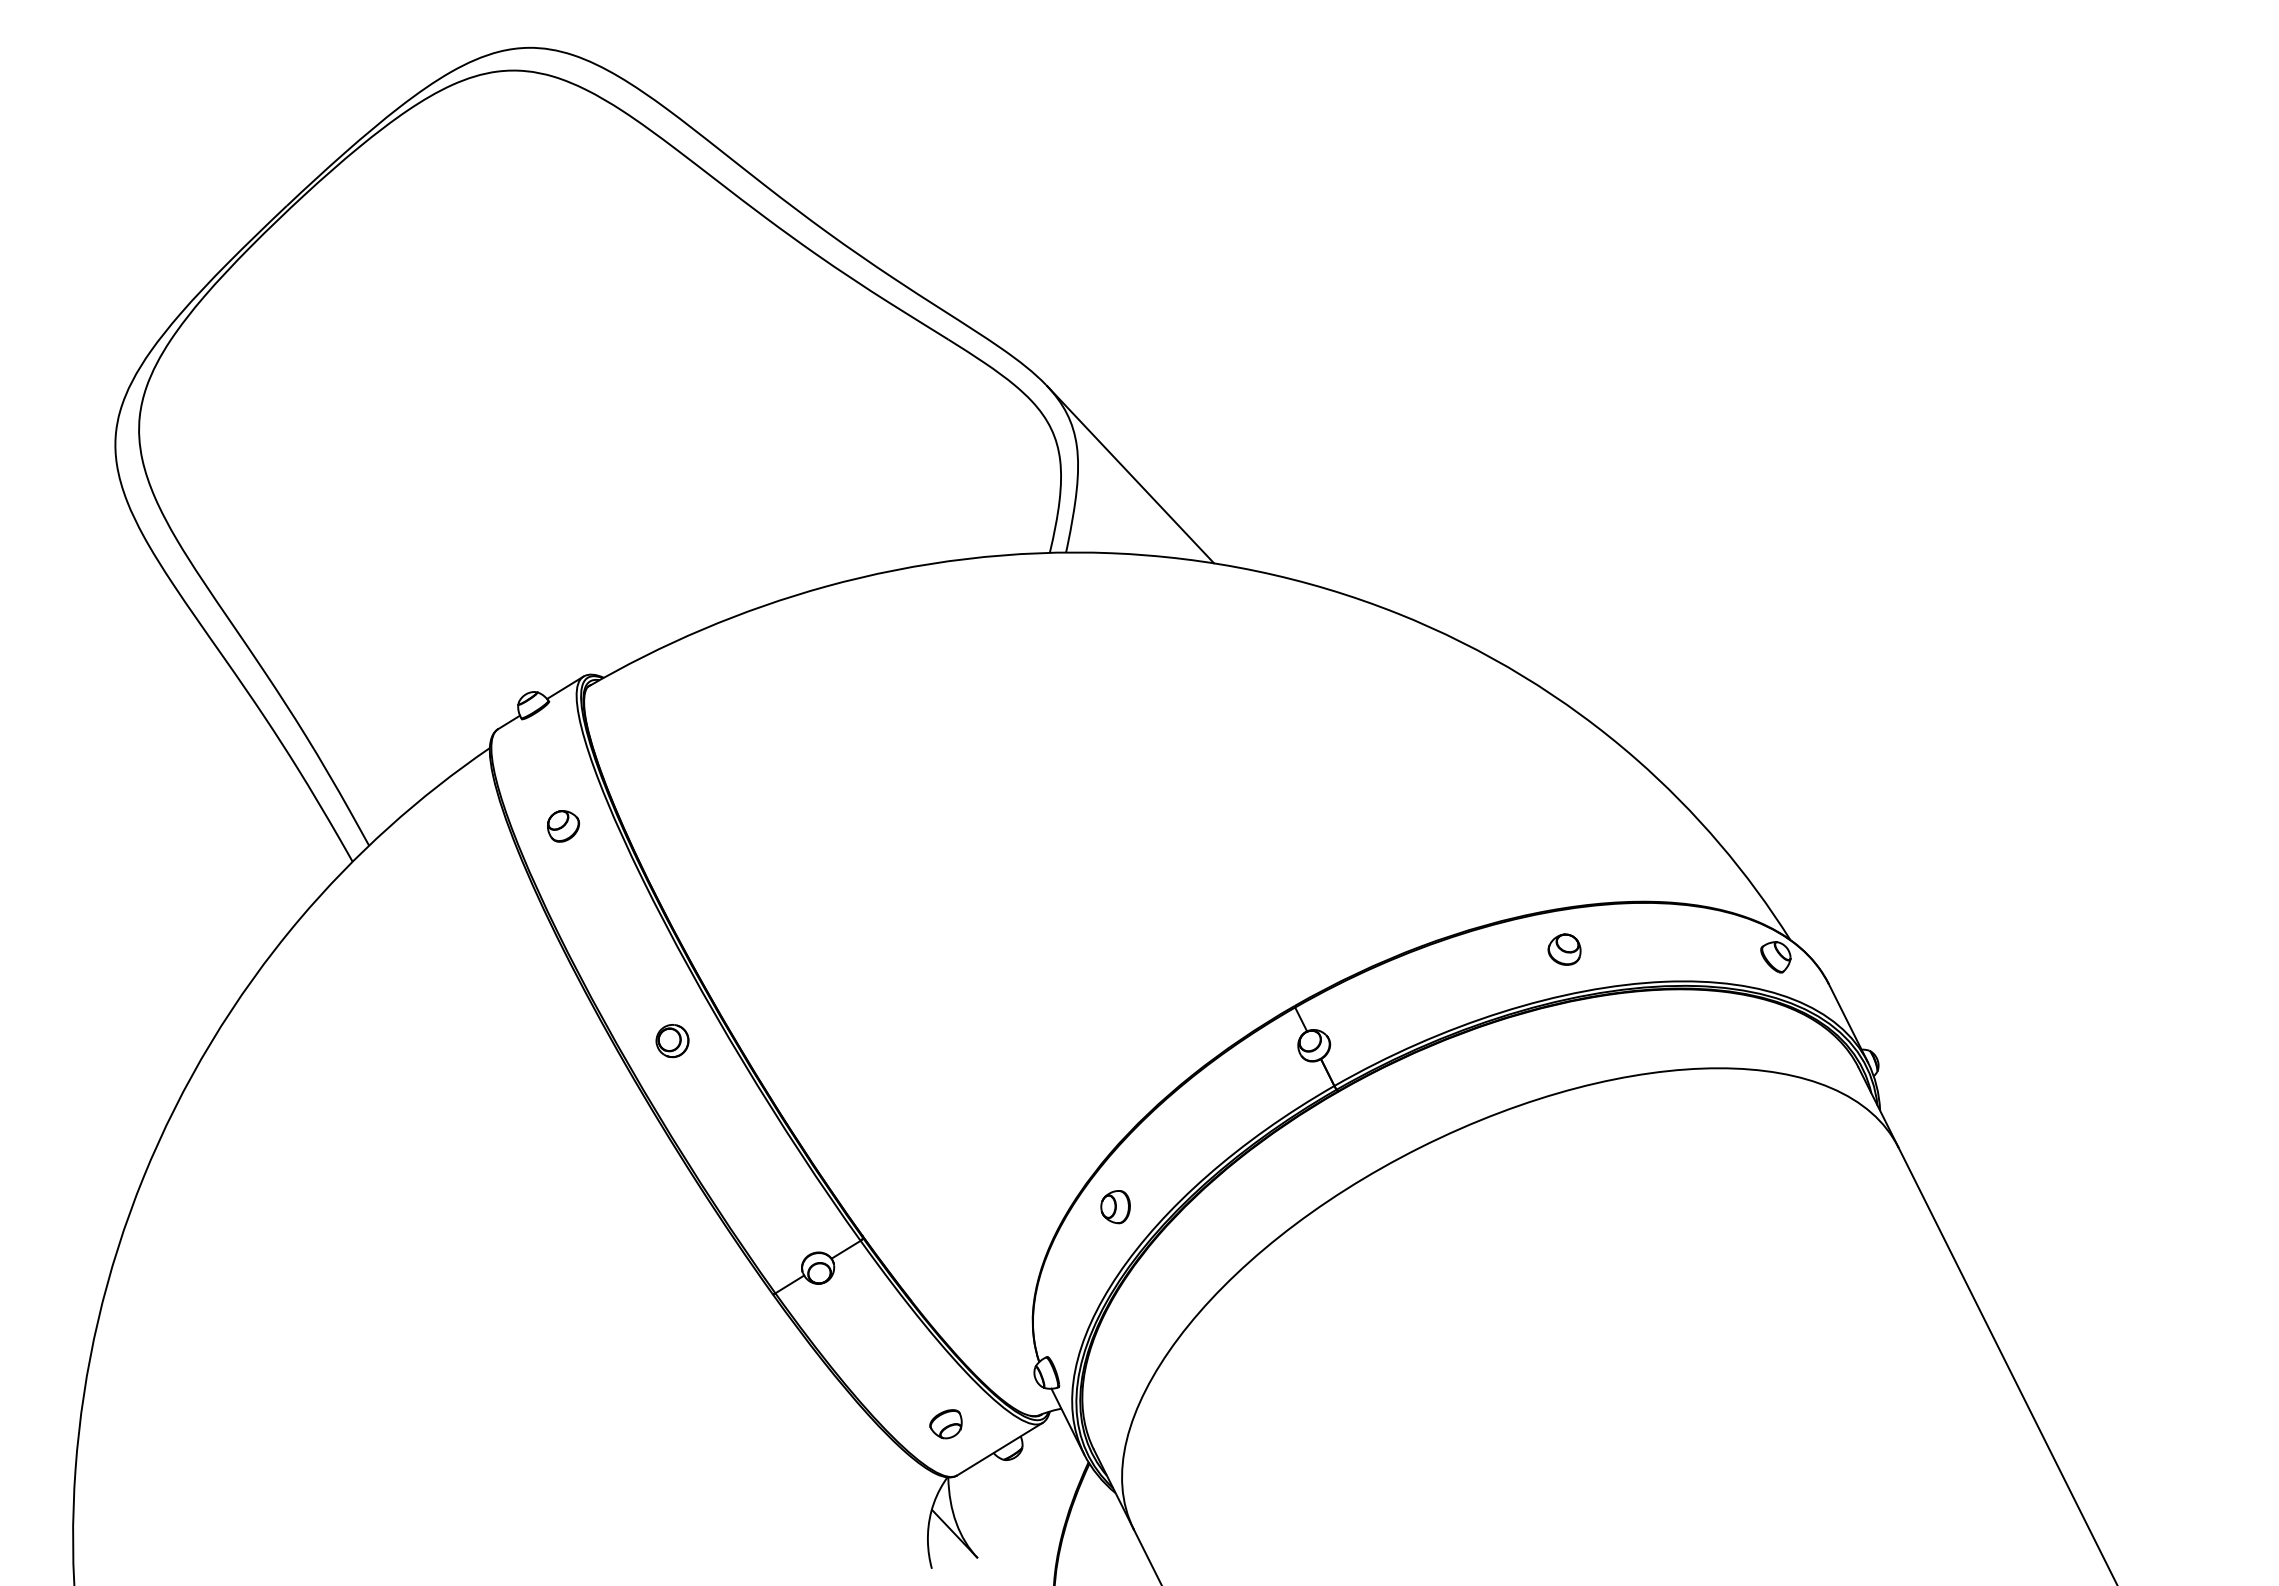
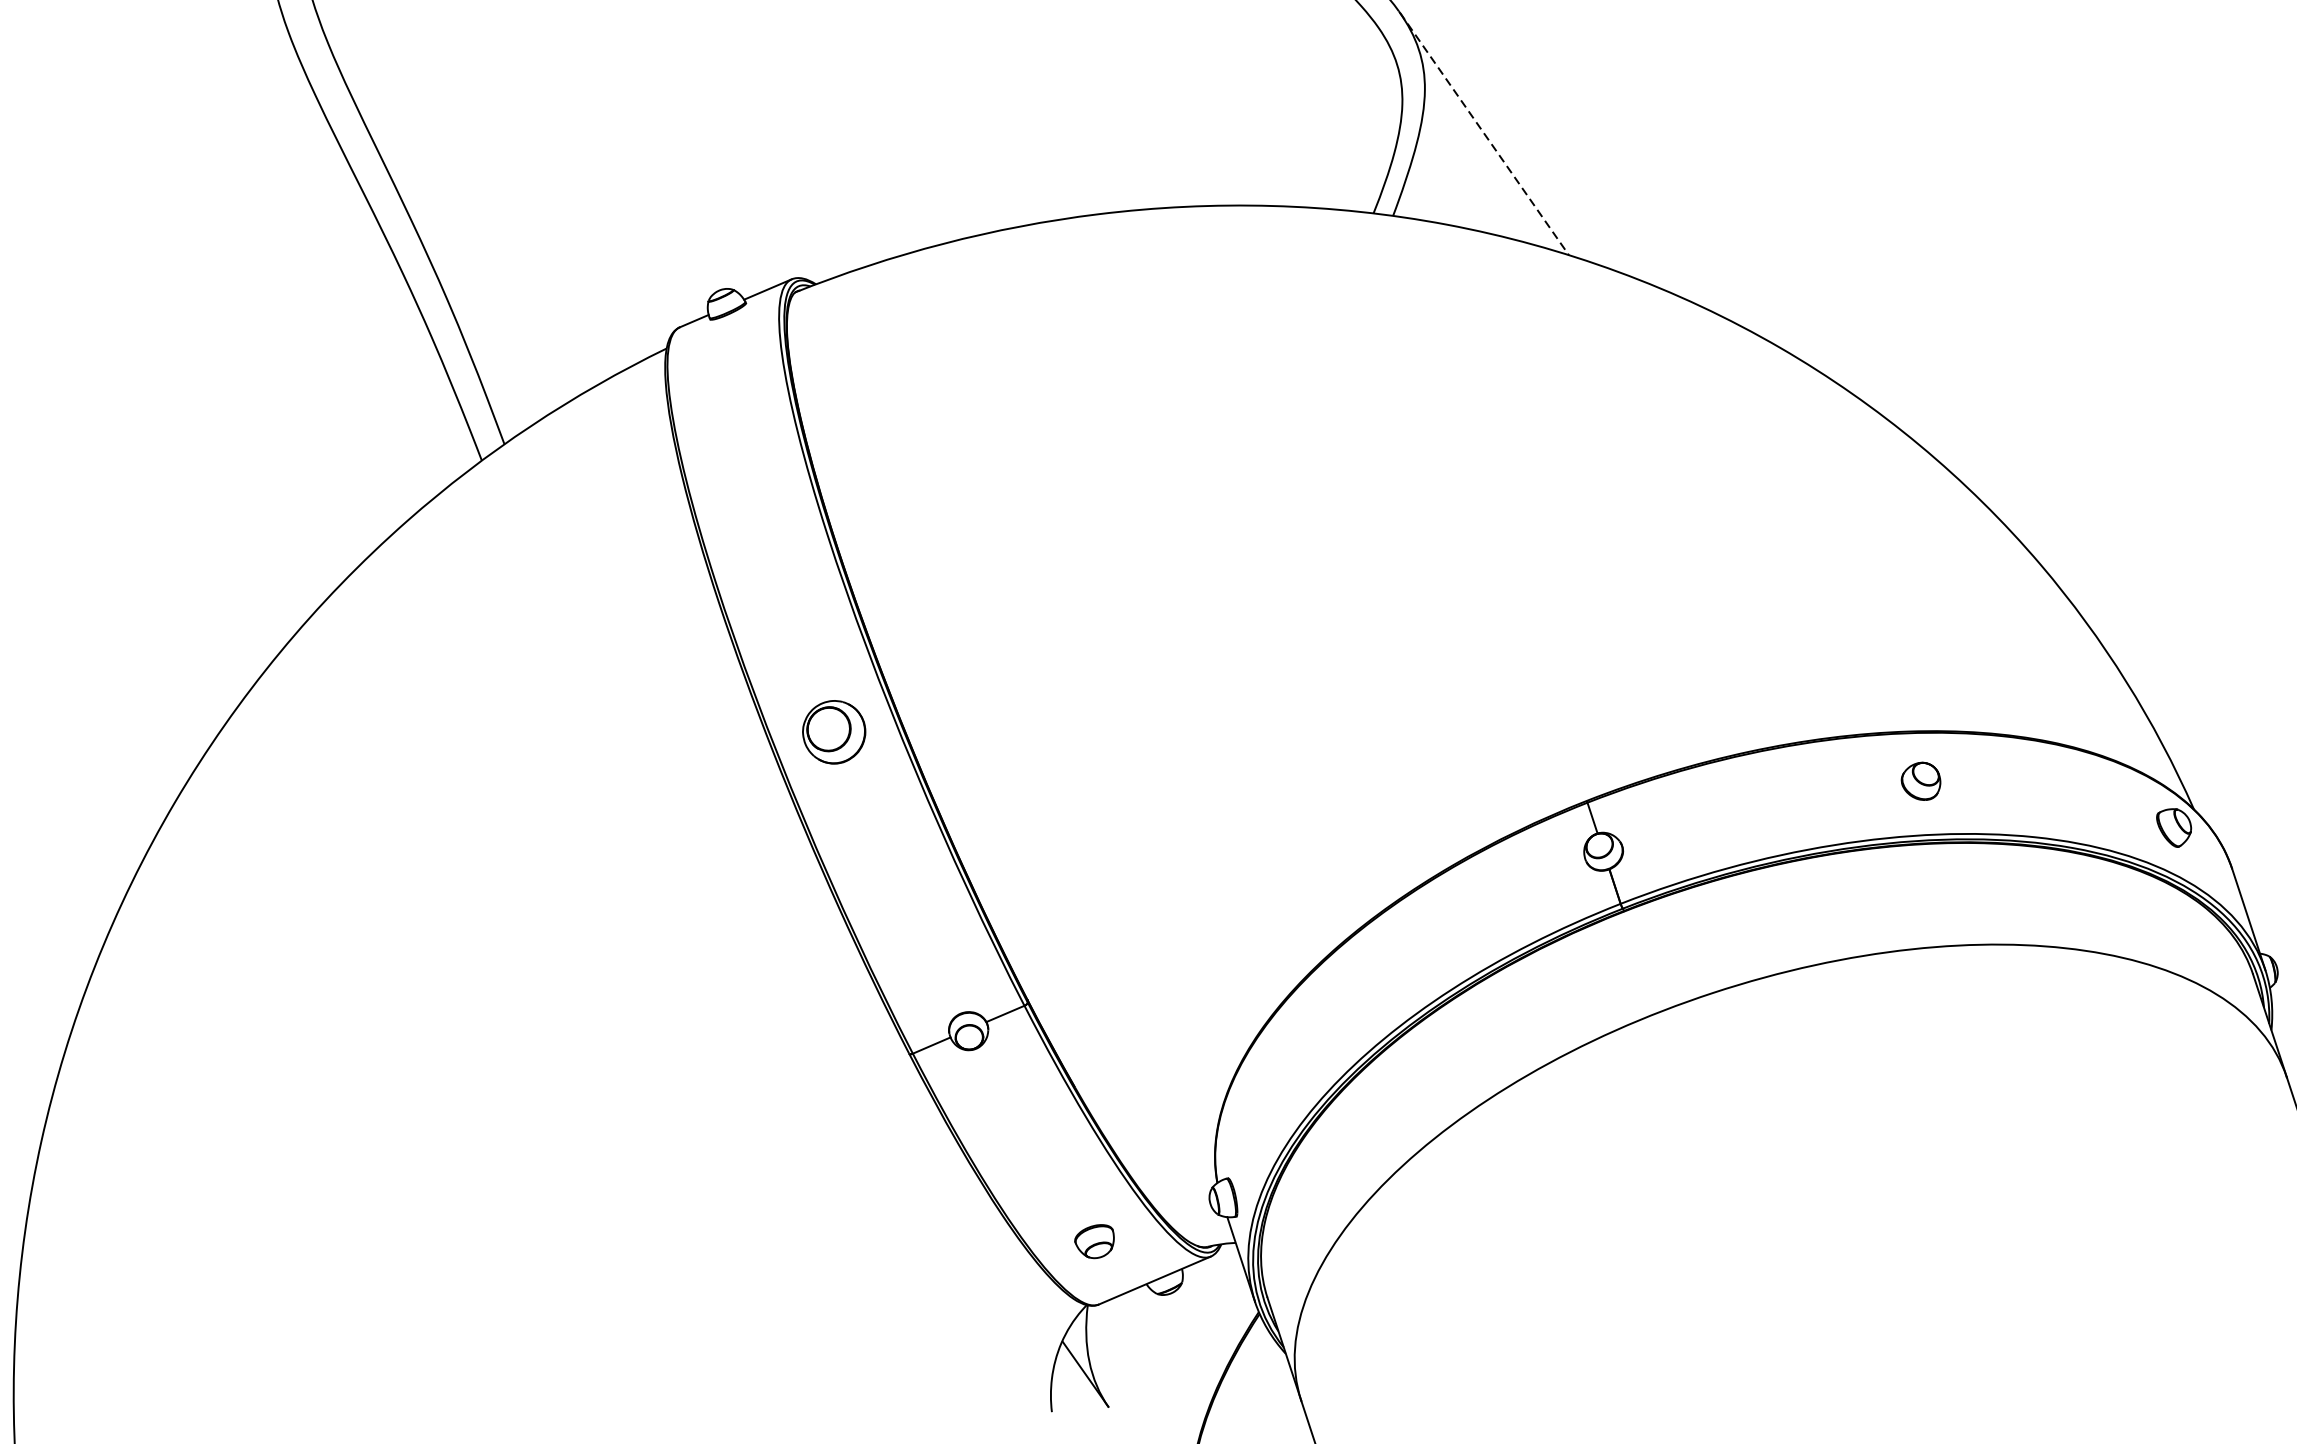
line: (1130, 474) -> (1484, 133), solid -> dashed
part: (563, 826) -> (741, 455), removed
part: (672, 1041) -> (833, 733), size x1.6
part: (1115, 1207) -> (1336, 1010), removed

